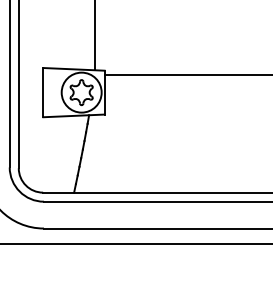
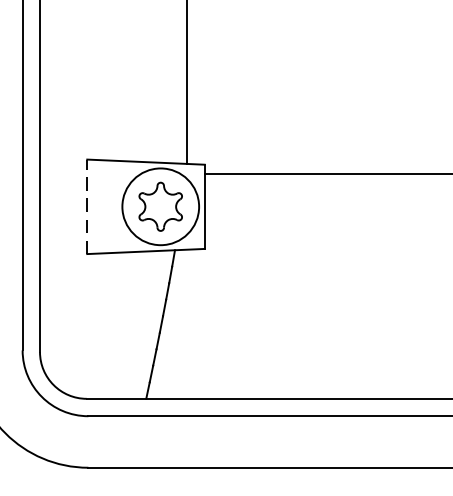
line: (43, 92) -> (87, 206), solid -> dashed

